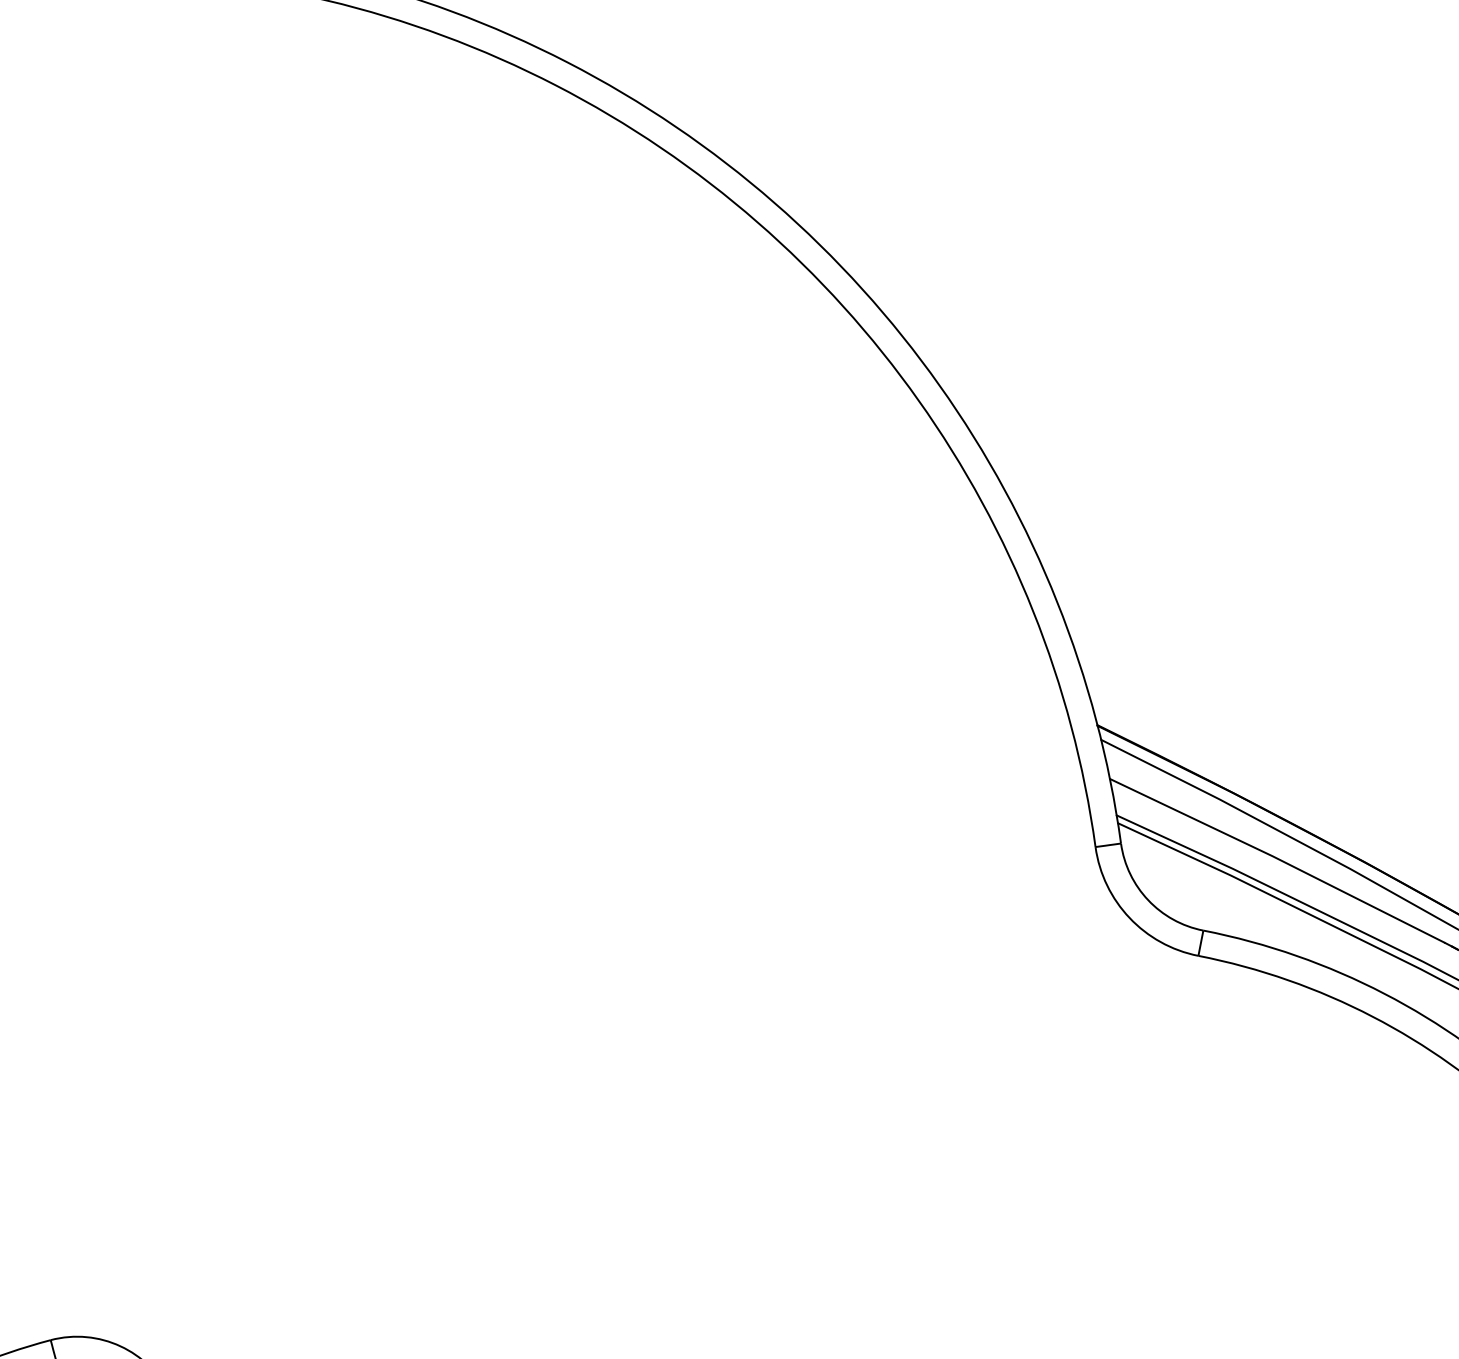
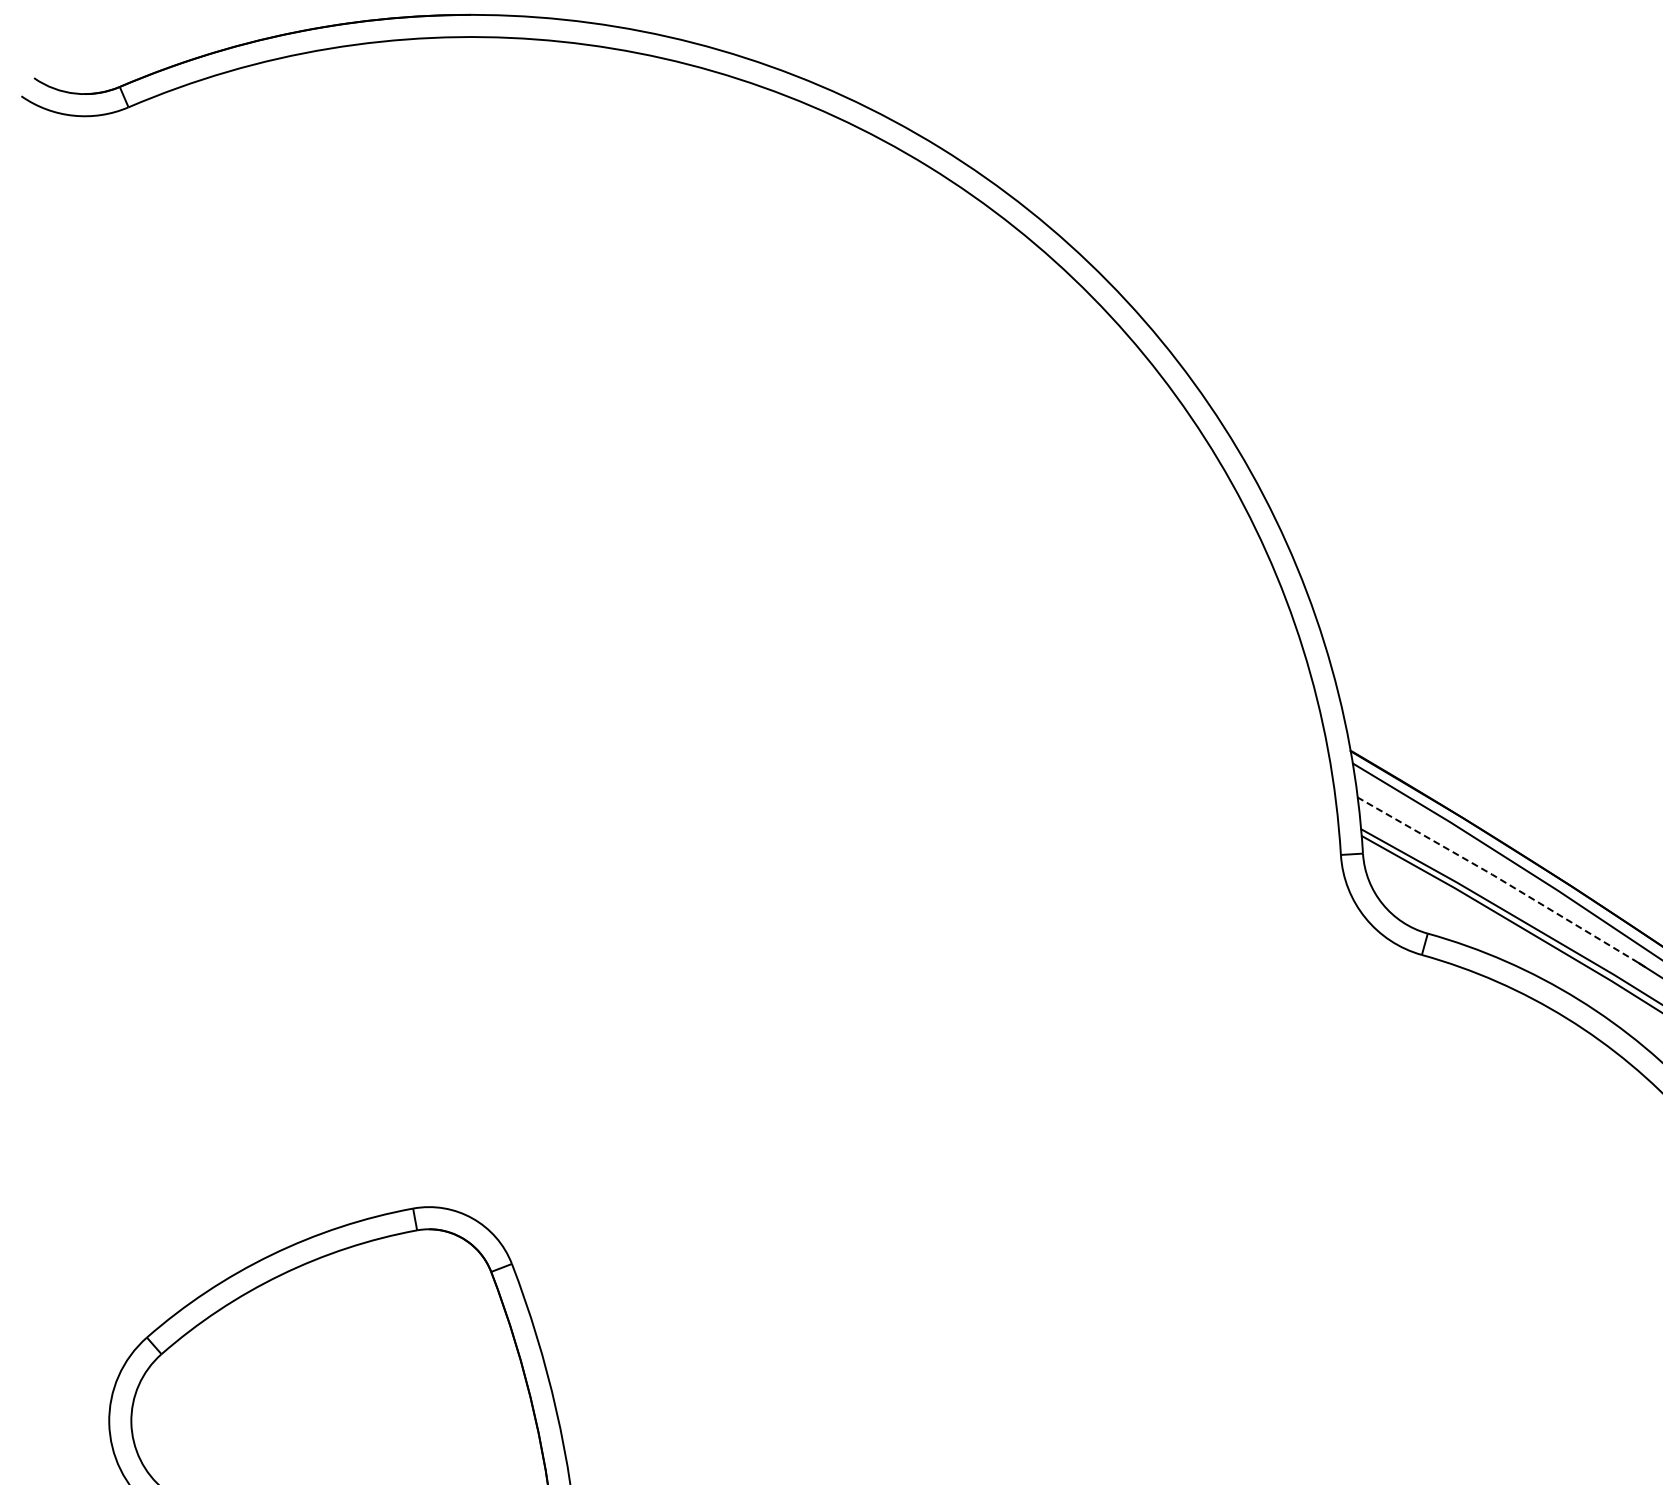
line: (1278, 859) -> (1496, 877), solid -> dashed

